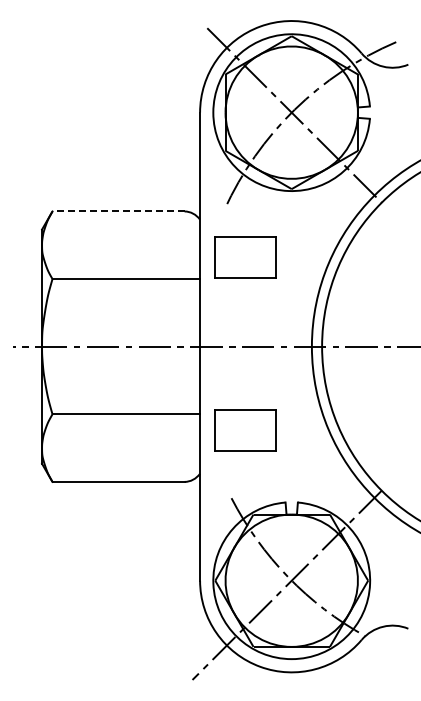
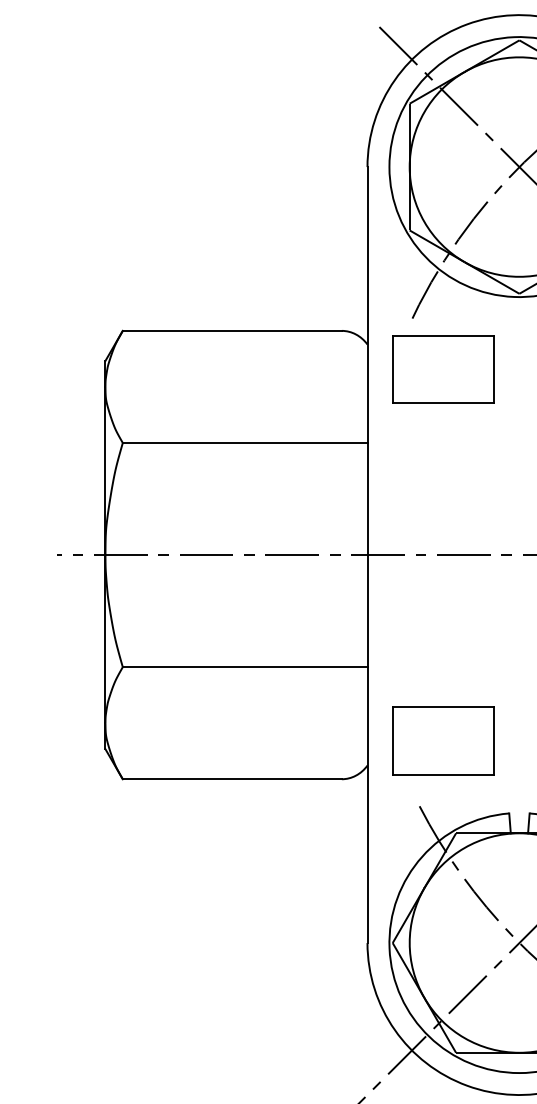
line: (118, 211) -> (232, 330), dashed -> solid
part: (245, 257) -> (442, 369), moved
part: (245, 430) -> (442, 740), moved

